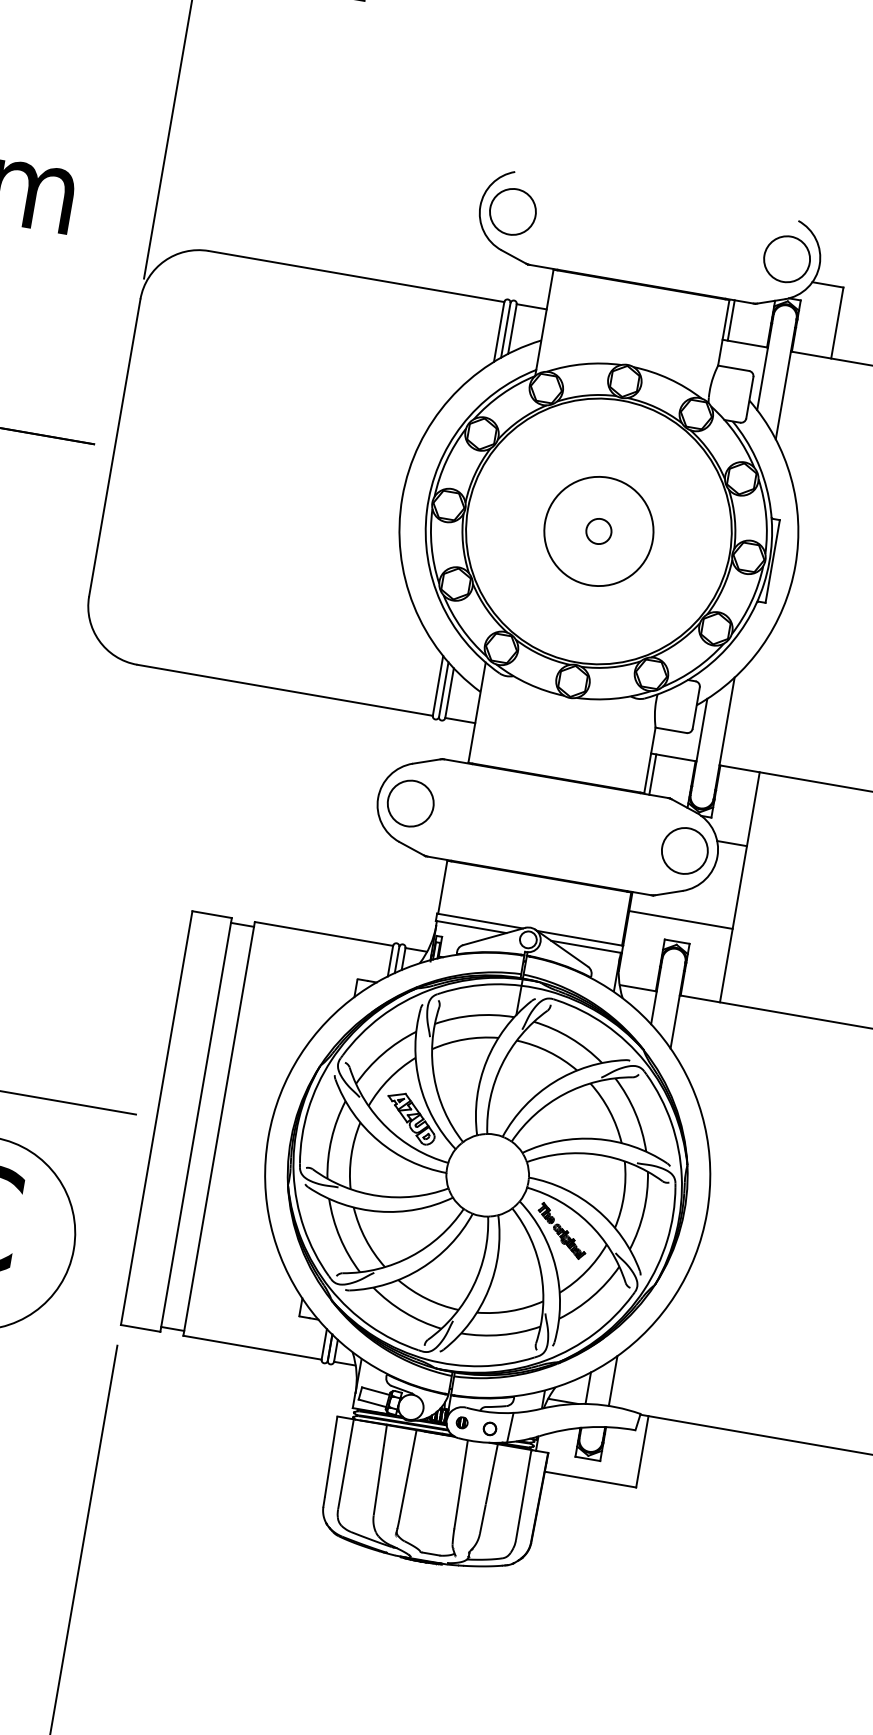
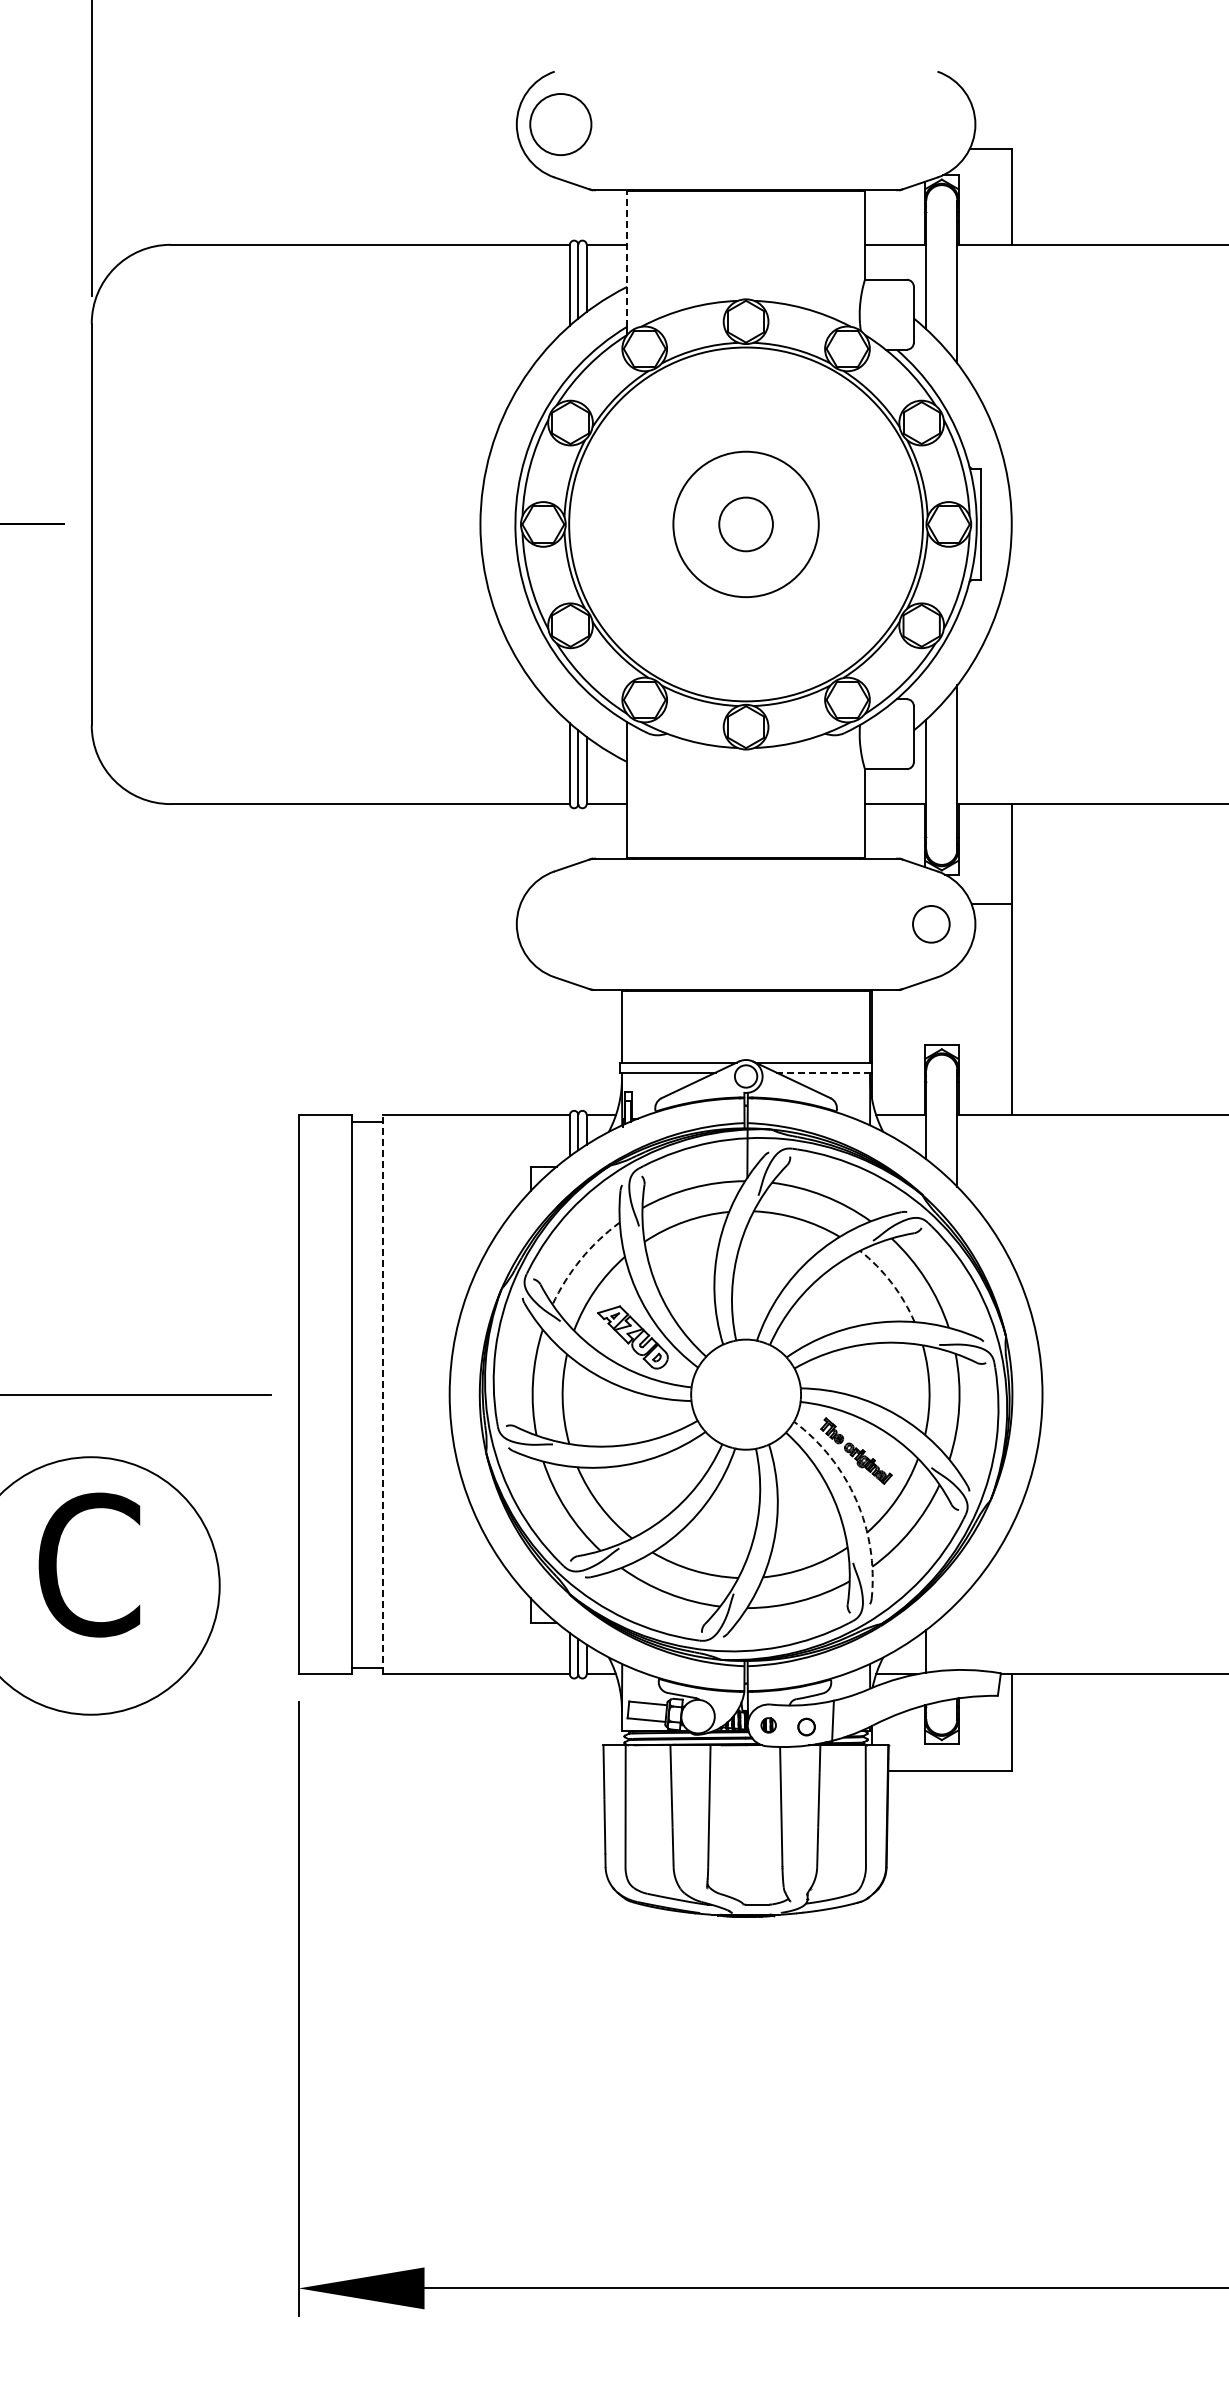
circle: (786, 259) -> (930, 124), removed
line: (545, 319) -> (627, 258), solid -> dashed
line: (730, 320) -> (871, 217), removed
circle: (598, 531) -> (745, 524), size x1.6
line: (652, 774) -> (871, 831), removed
circle: (410, 802) -> (560, 923), removed
circle: (684, 850) -> (930, 923), size x0.6
line: (680, 919) -> (941, 1015), removed
line: (586, 946) -> (824, 1072), solid -> dashed
arc: (383, 1054) -> (581, 1259), solid -> dashed
arc: (609, 1111) -> (891, 1283), solid -> dashed
line: (219, 1128) -> (383, 1394), solid -> dashed
arc: (555, 1267) -> (856, 1500), solid -> dashed
line: (613, 1380) -> (957, 1635), removed

